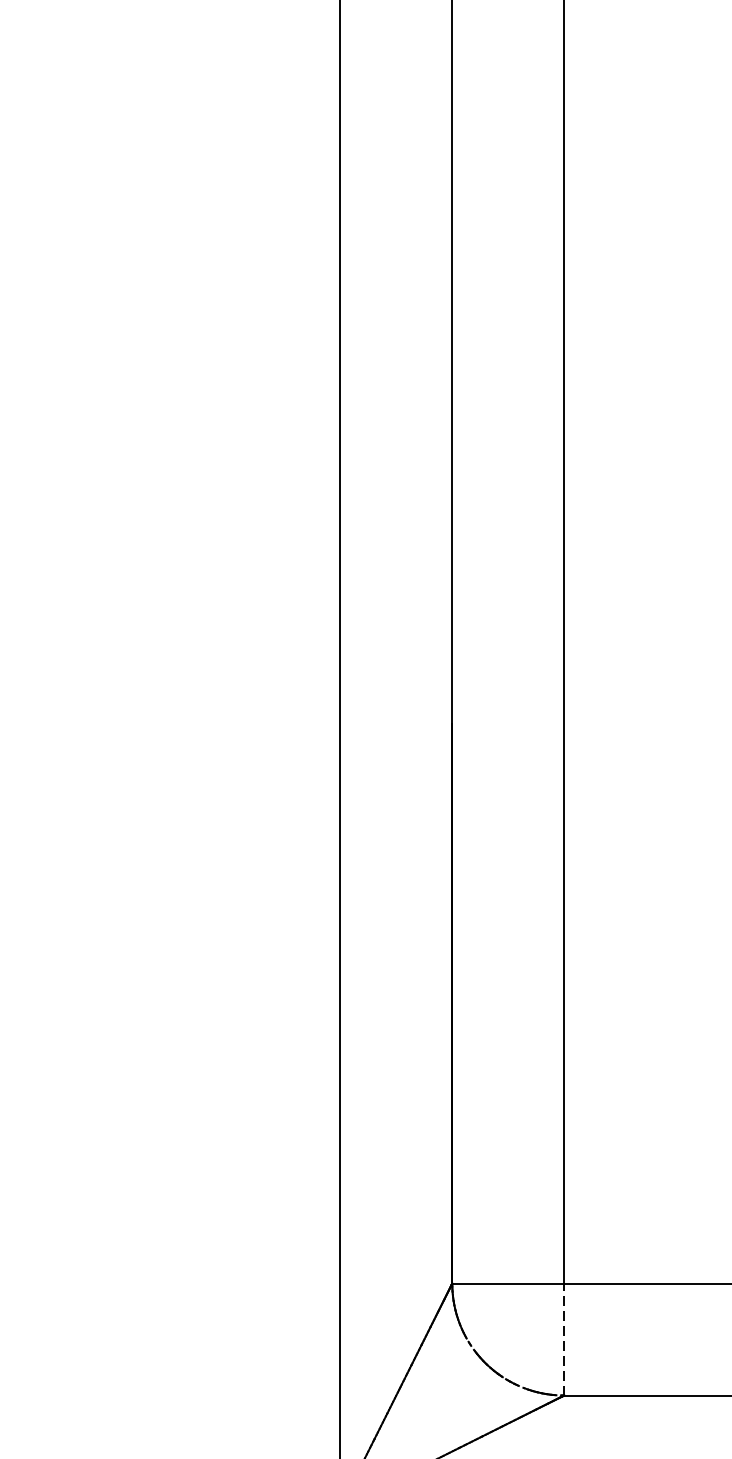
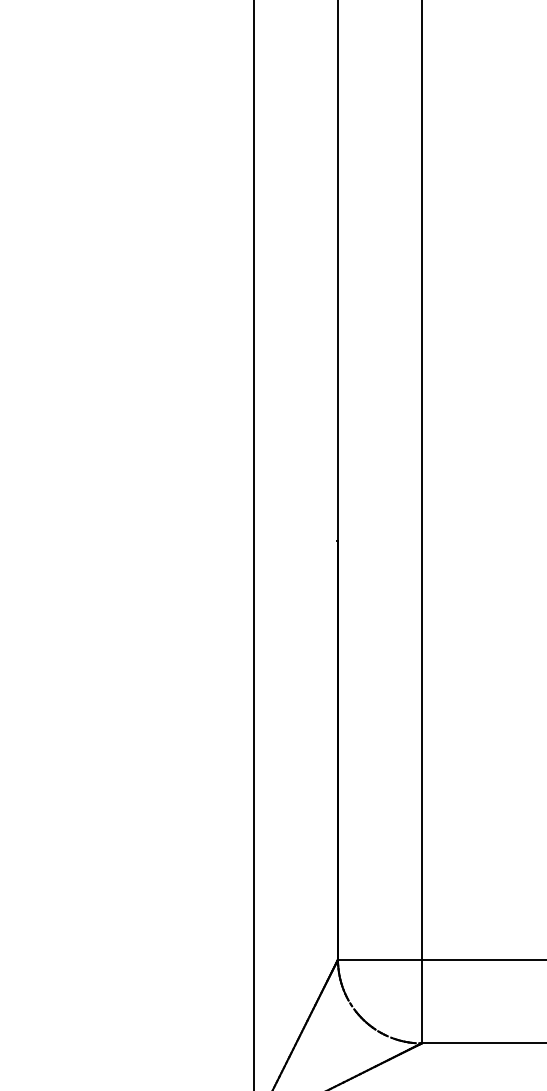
line: (563, 1339) -> (421, 1001), dashed -> solid

